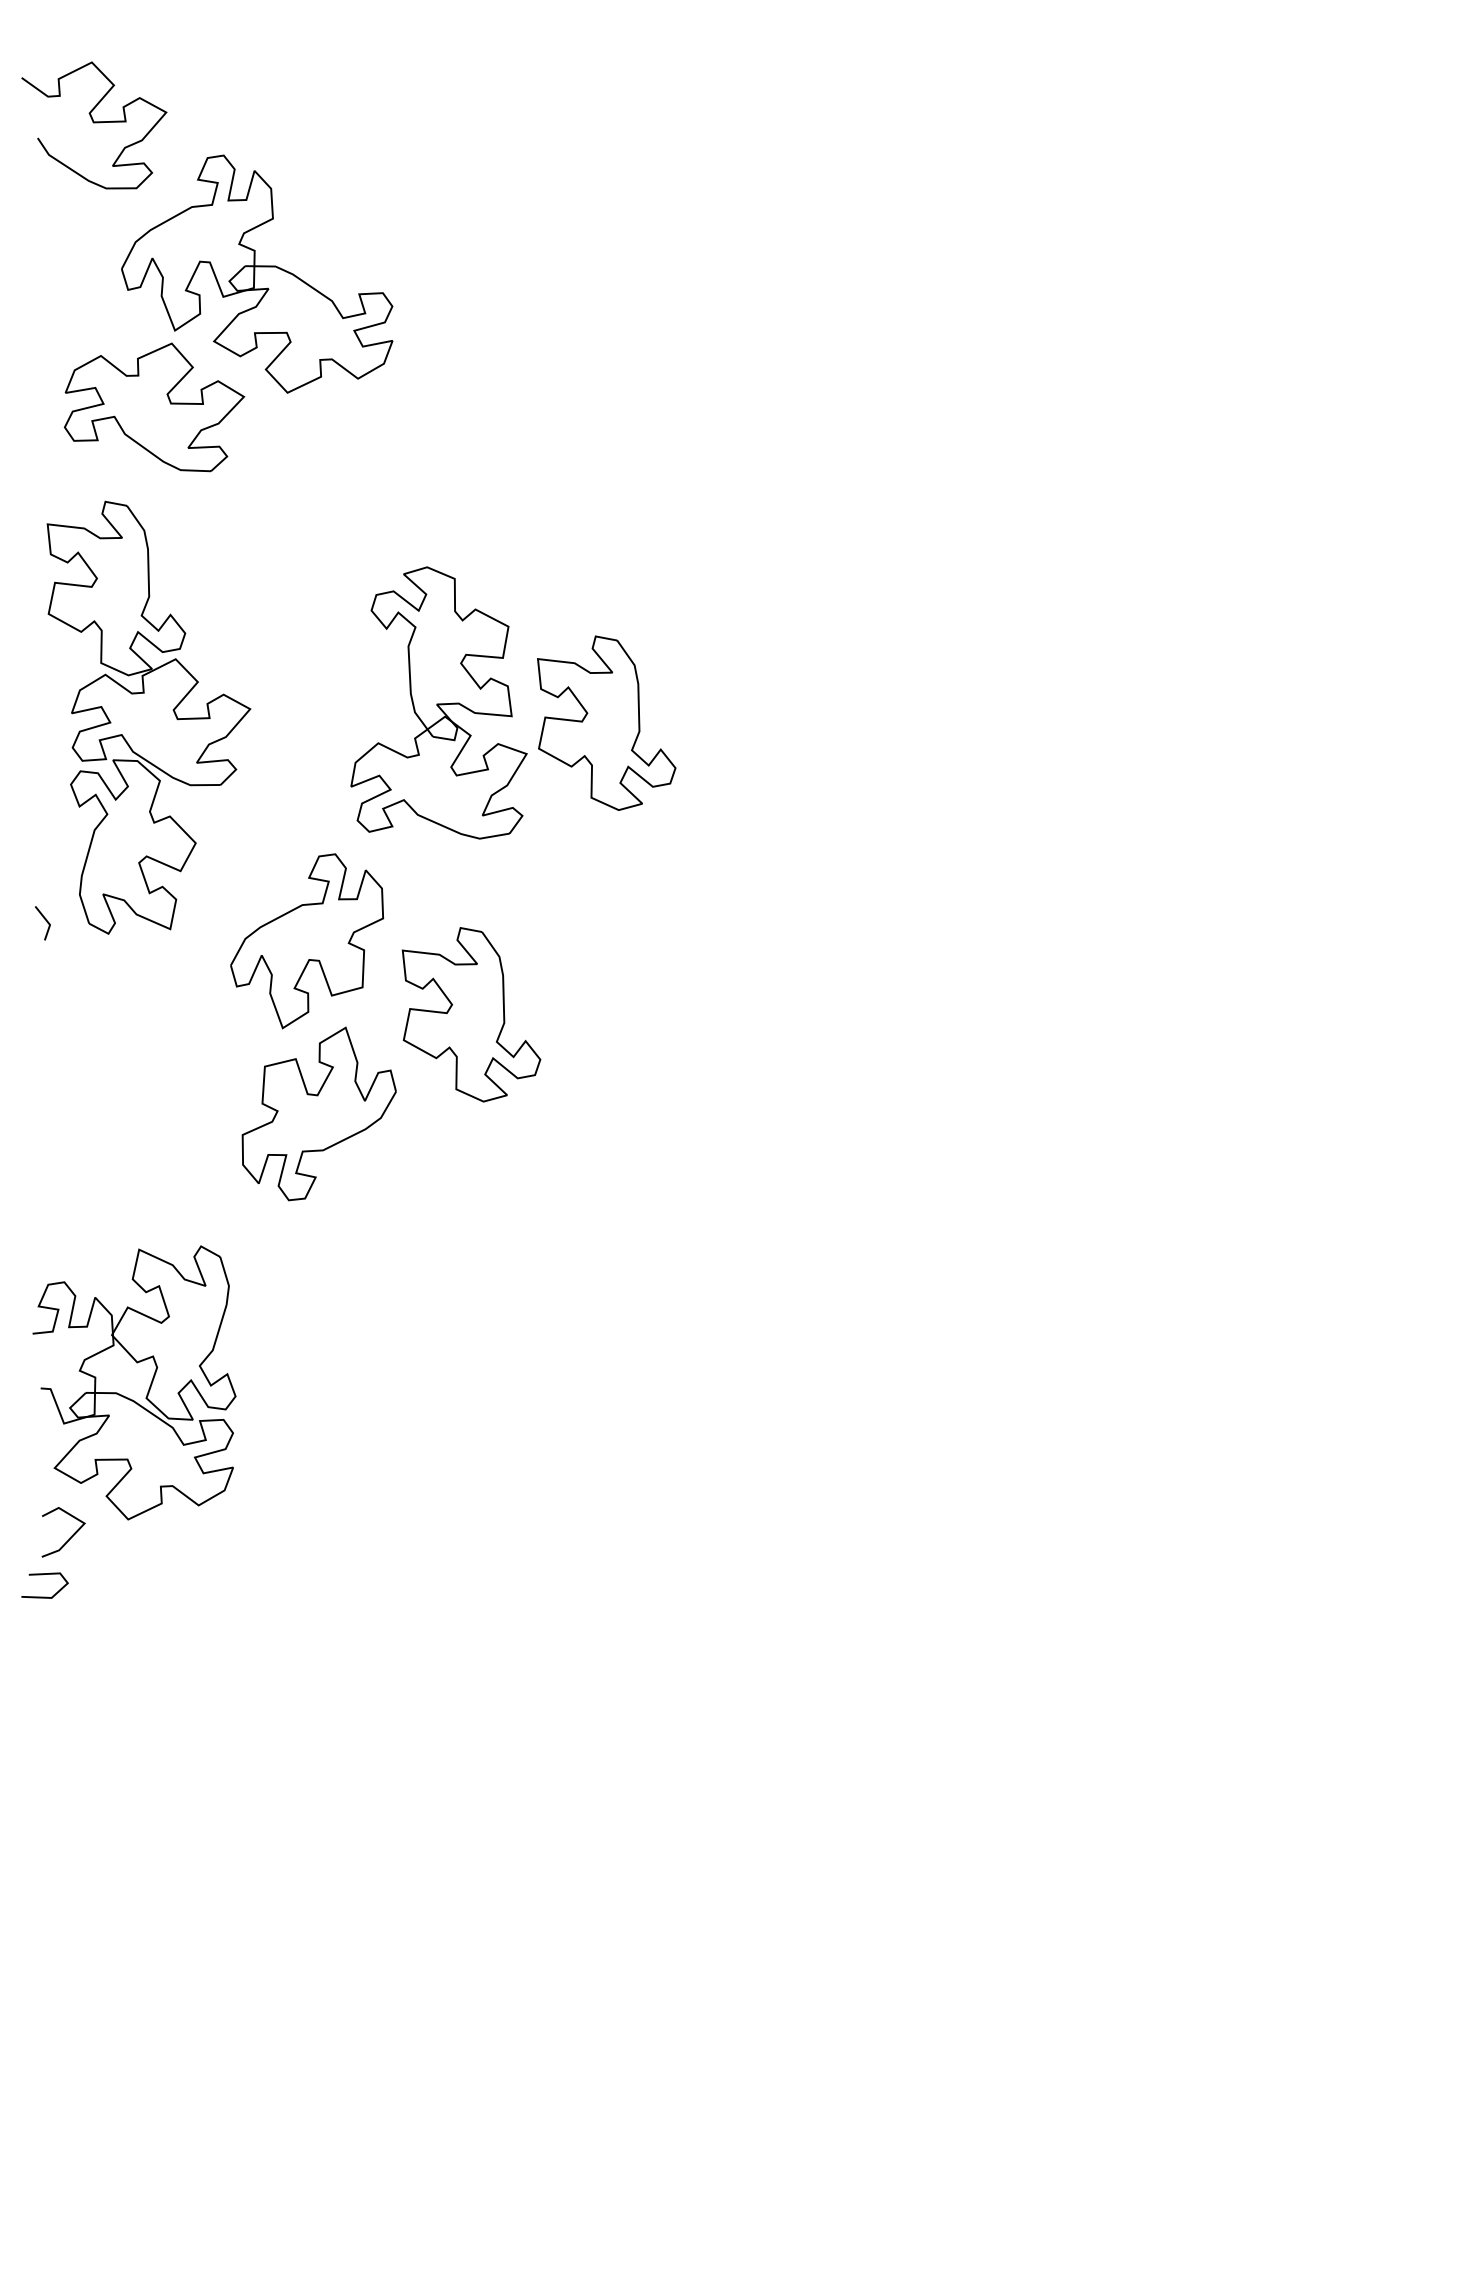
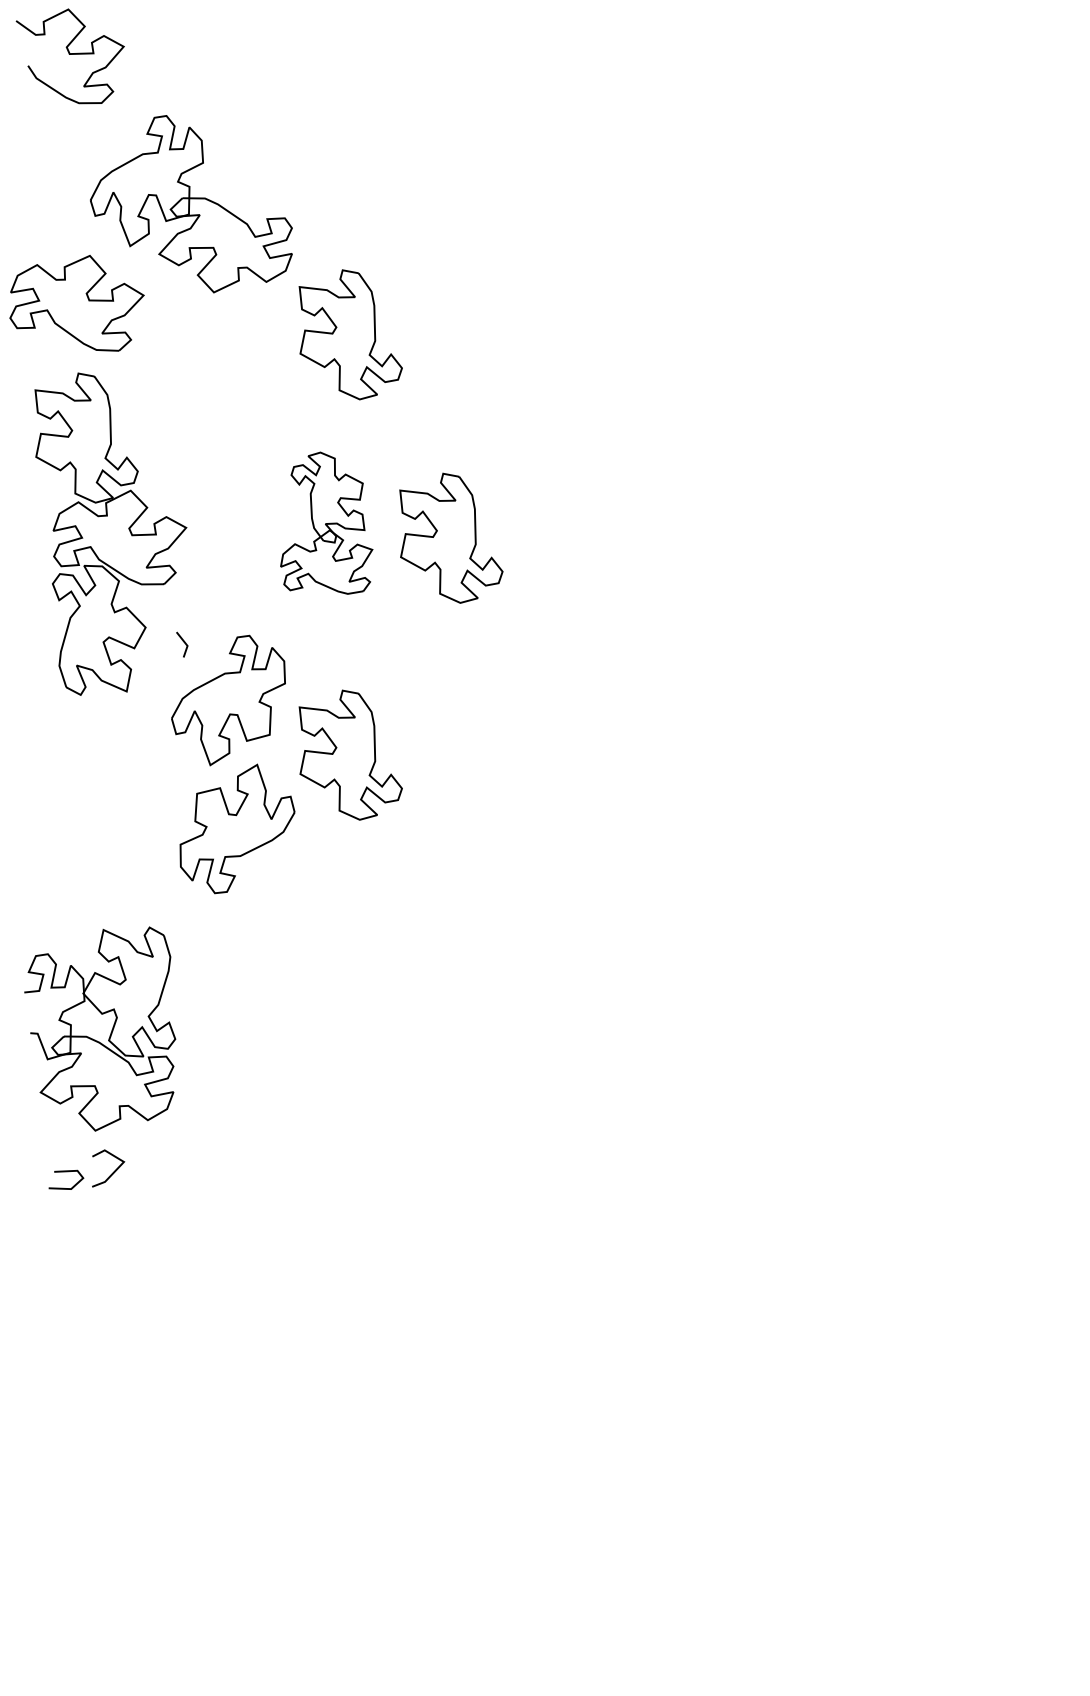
curve: (94, 123) -> (70, 54), moved
part: (154, 407) -> (77, 303), moved
part: (471, 449) -> (350, 334), added
part: (438, 702) -> (326, 522), size x0.7
line: (46, 922) -> (184, 644), moved
line: (70, 1536) -> (113, 1171), moved
line: (42, 1575) -> (64, 1172), moved

